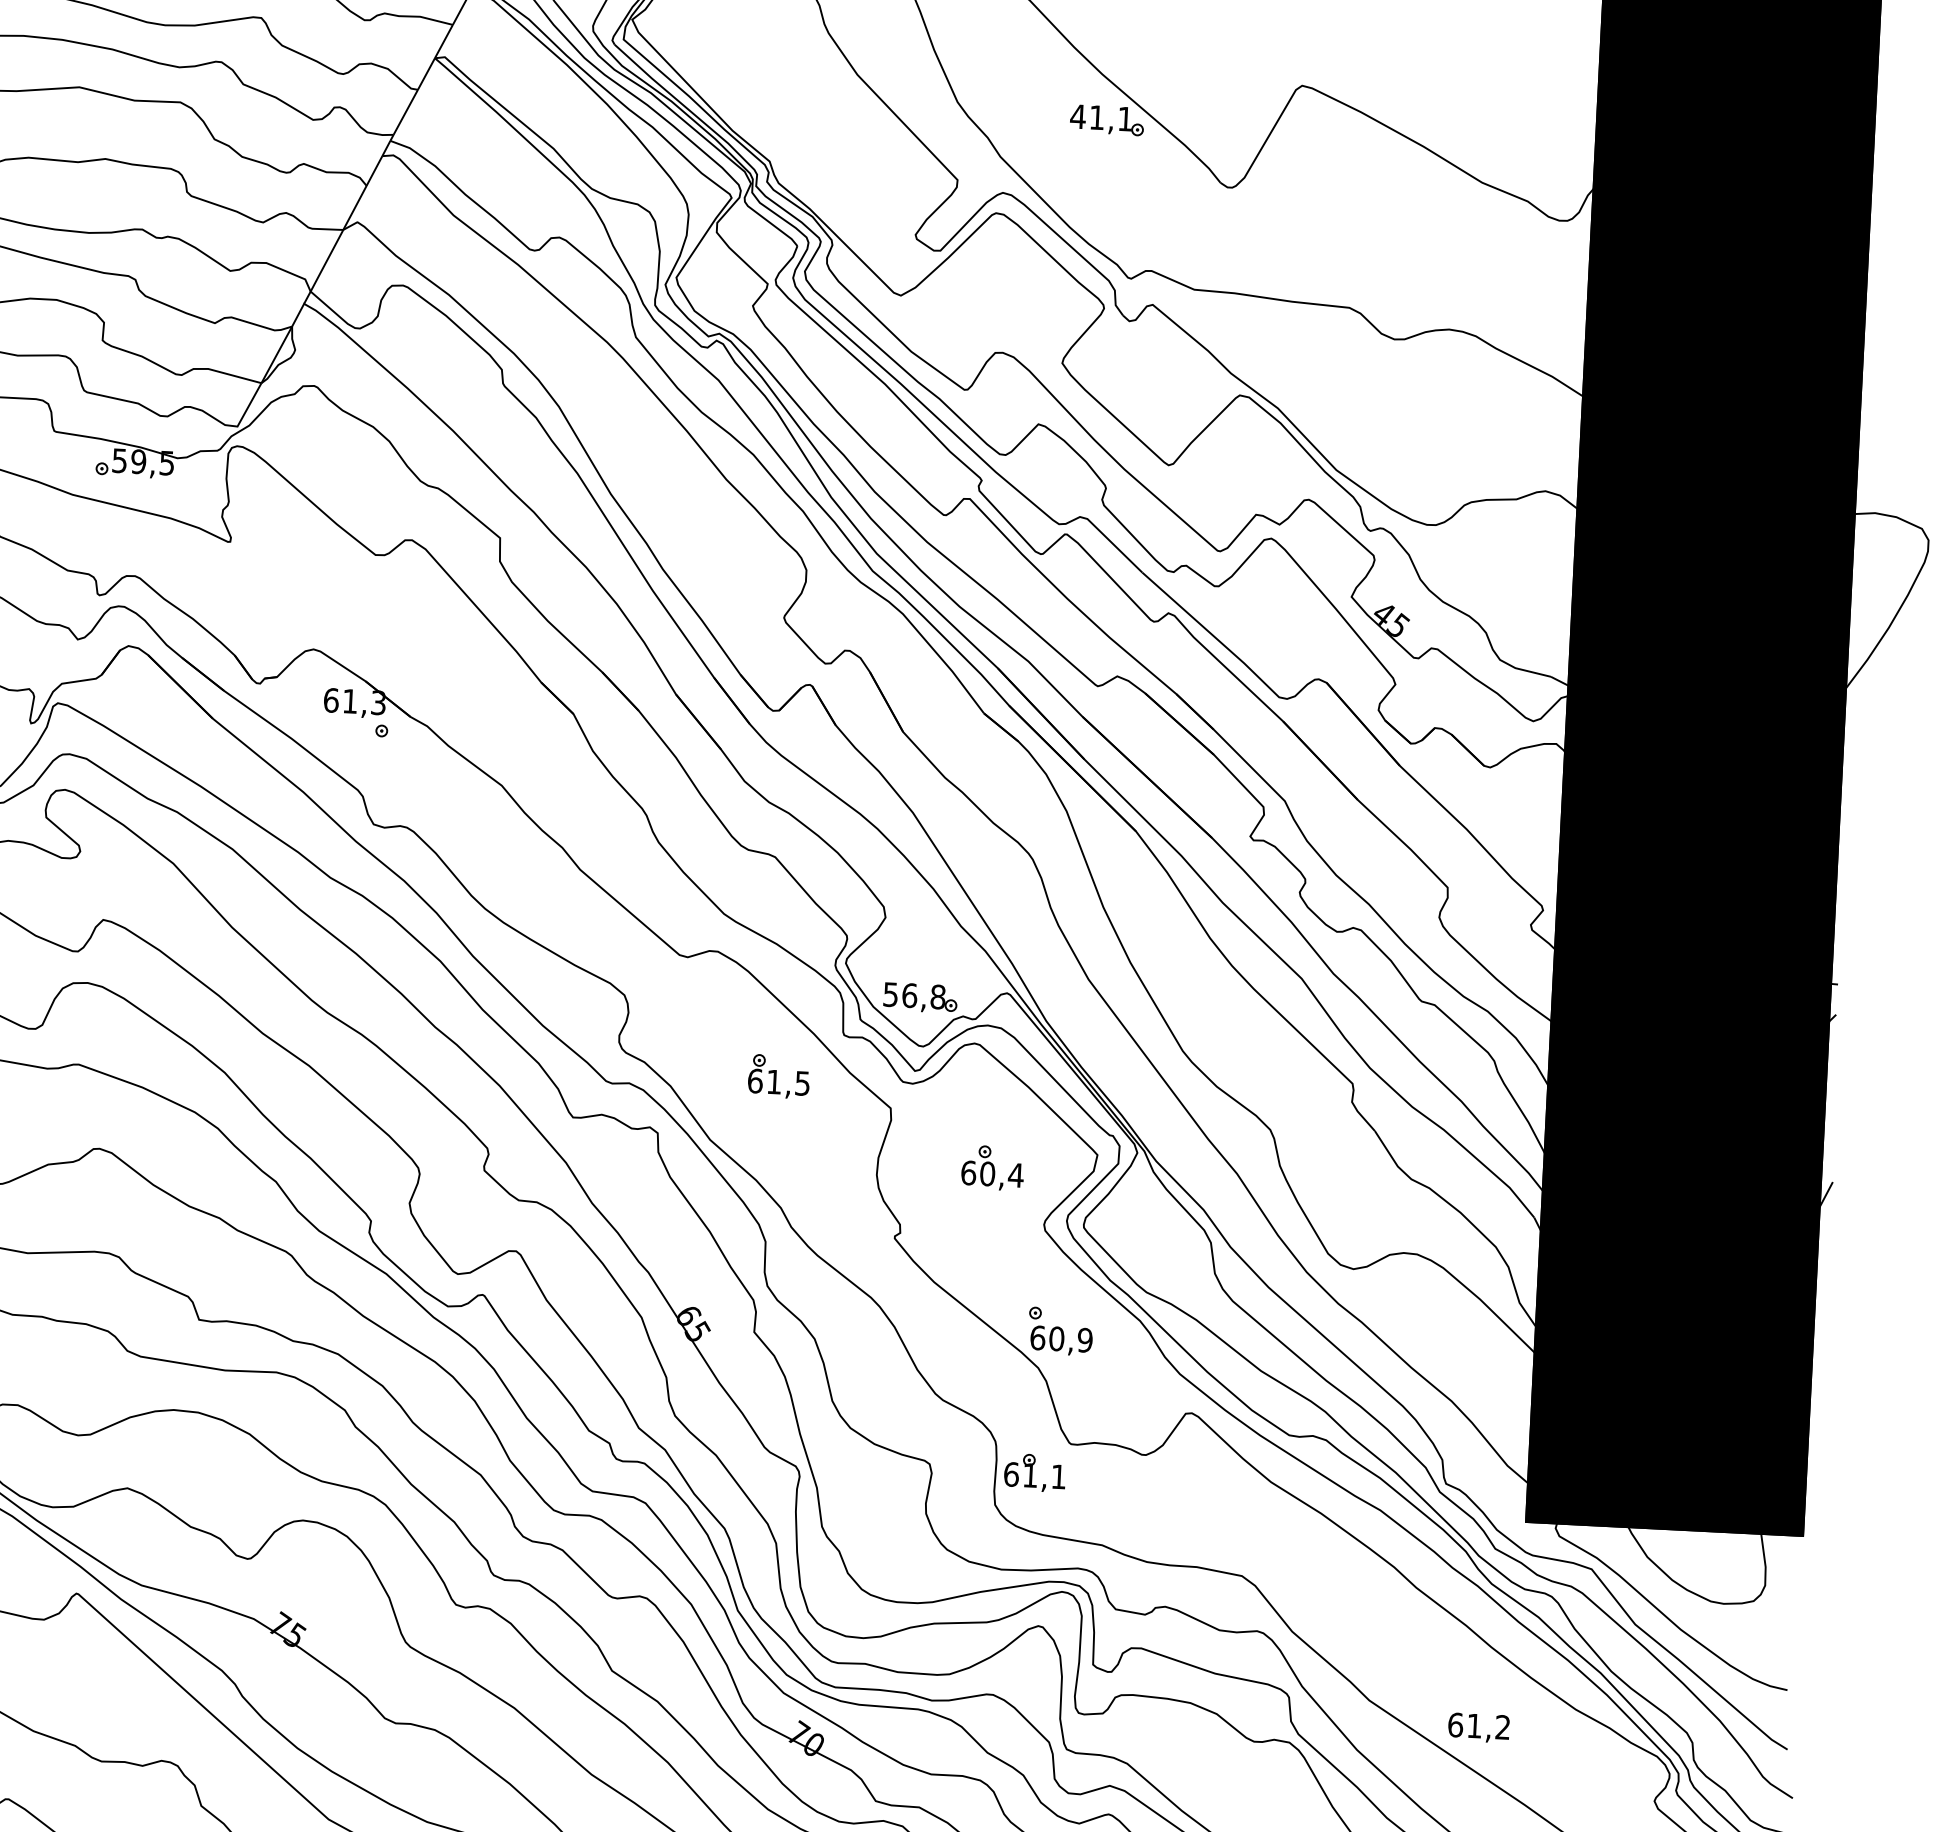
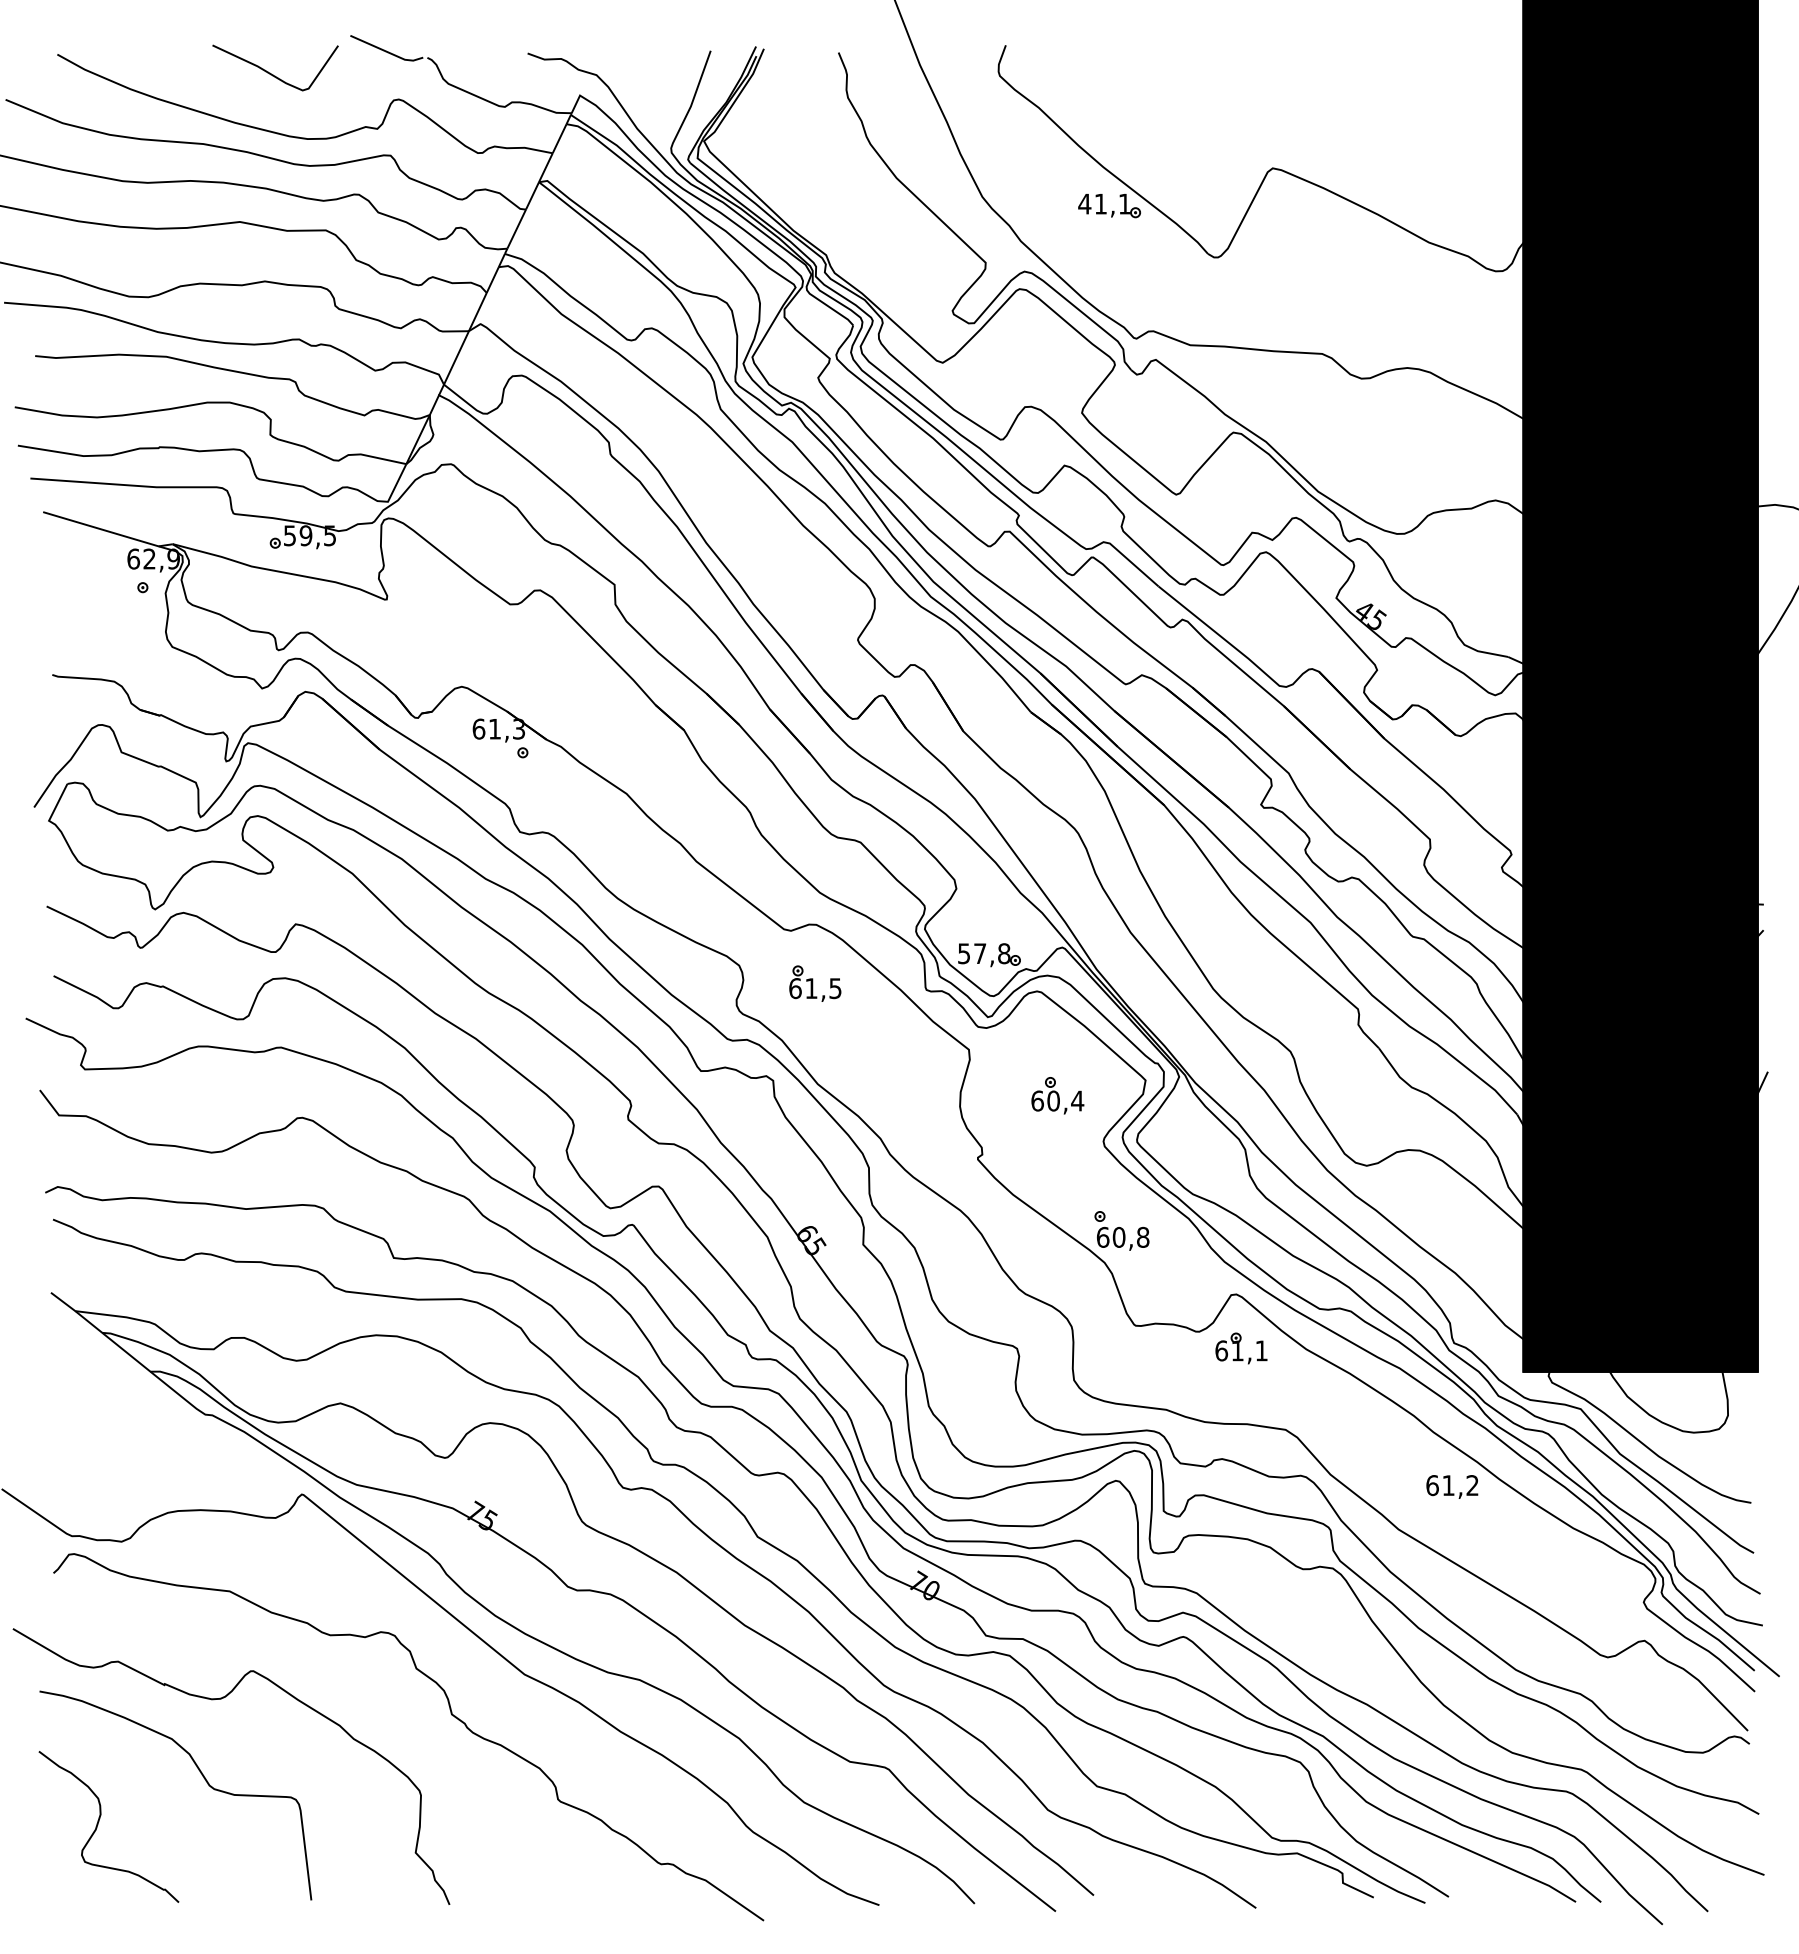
text: (910, 995) -> (980, 953), 56,8 -> 57,8
part: (779, 1076) -> (815, 983), moved
text: (1084, 1340) -> (1142, 1237), 60,9 -> 60,8
part: (1035, 1472) -> (1241, 1348), moved
text: (1479, 1727) -> (1452, 1486), moved

